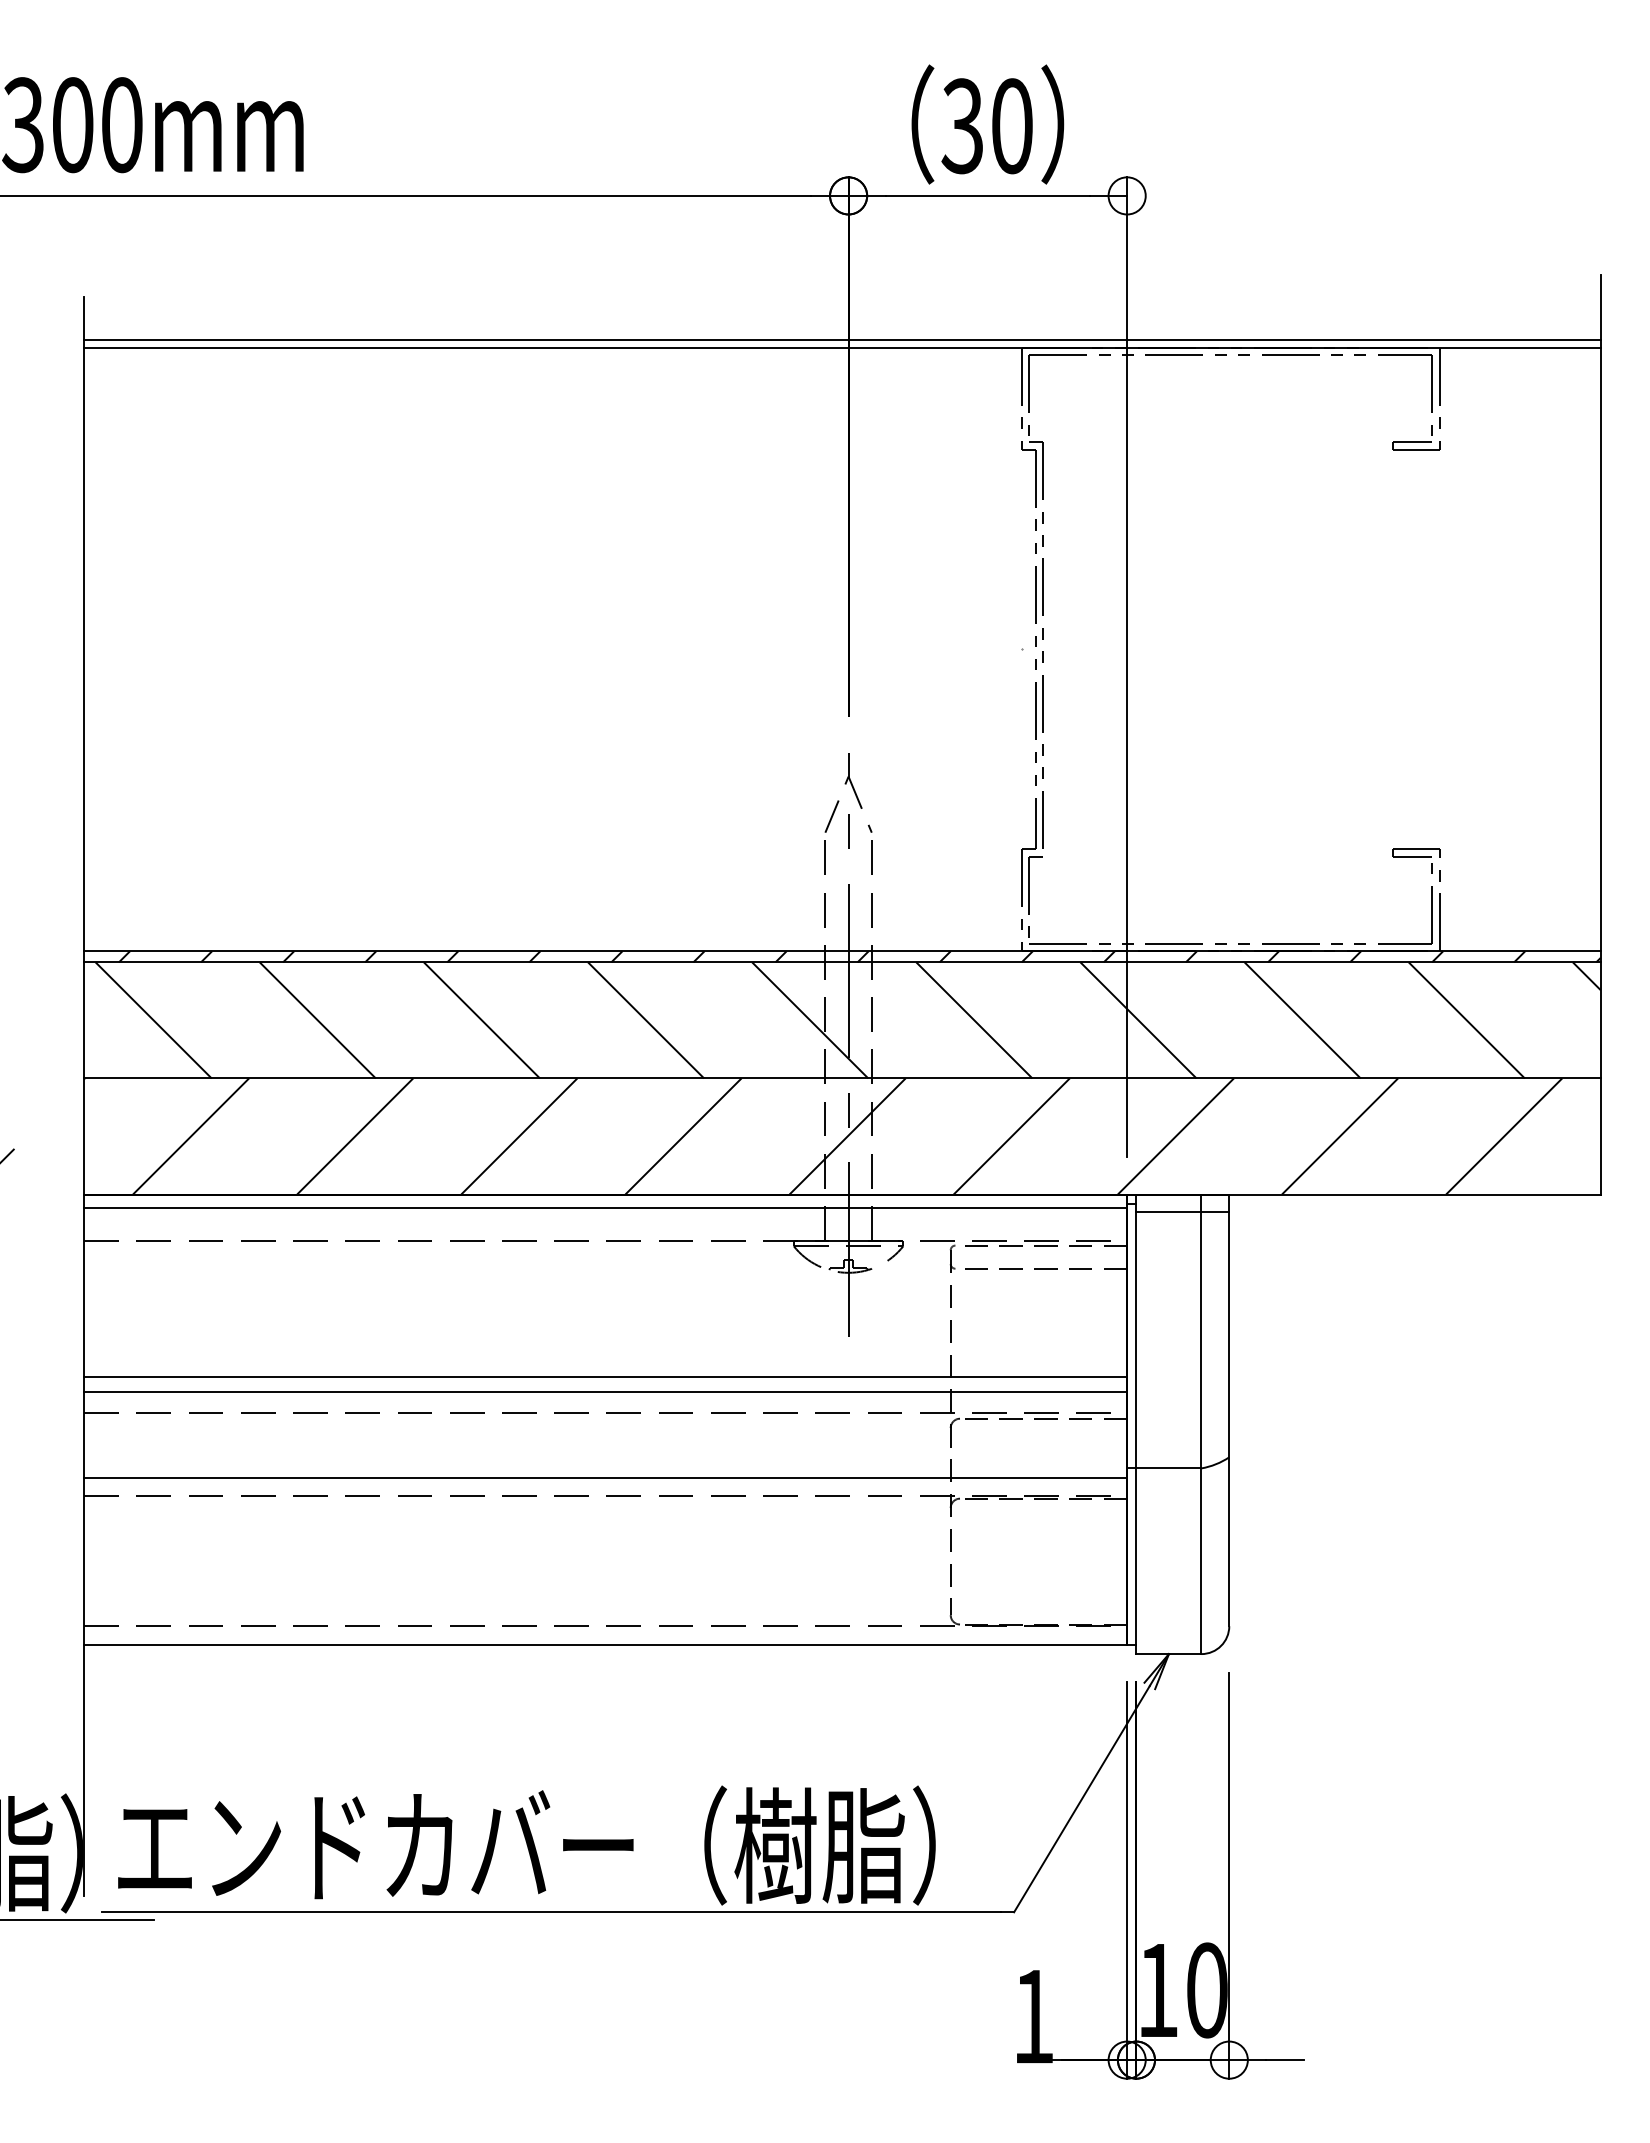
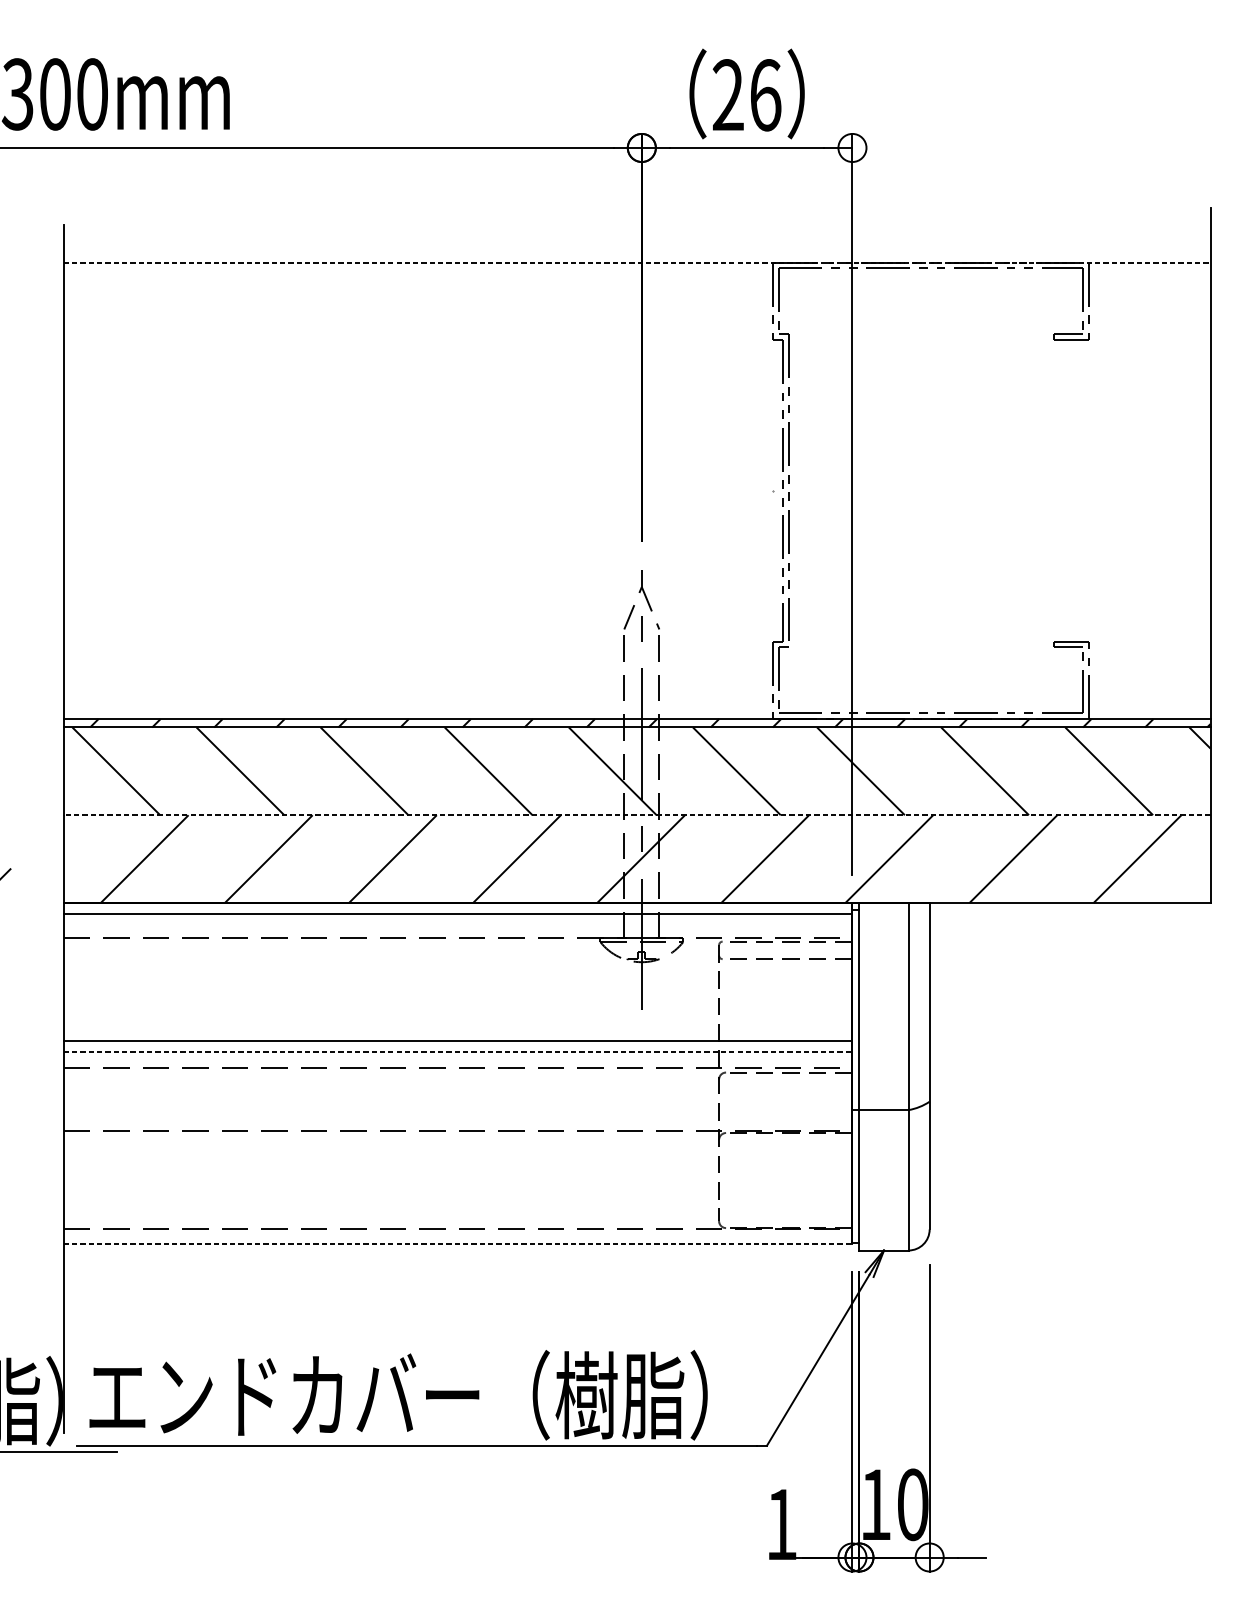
text: (987, 126) -> (746, 95), 30 -> 26
line: (842, 340) -> (637, 257), removed
line: (842, 347) -> (637, 262), solid -> dashed
line: (841, 1078) -> (636, 815), solid -> dashed
line: (1182, 1211) -> (894, 915), removed
line: (605, 1391) -> (458, 1051), solid -> dashed
line: (605, 1477) -> (458, 1116), removed
line: (605, 1644) -> (458, 1243), solid -> dashed

